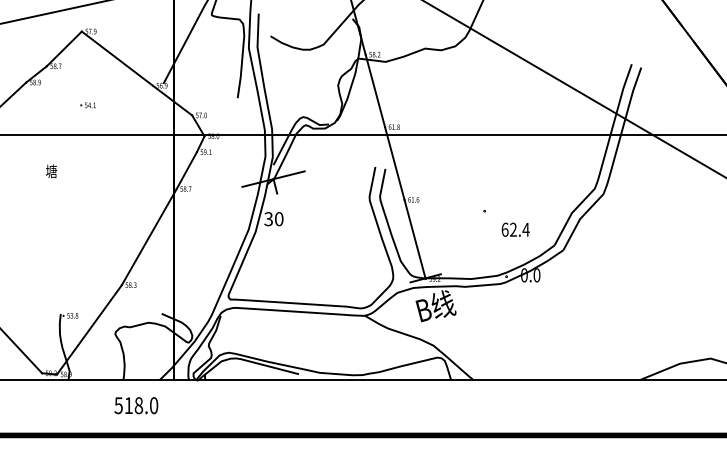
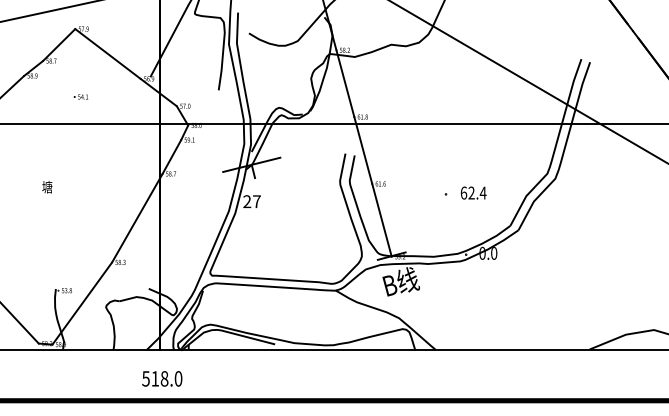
text: (51, 171) -> (47, 187), moved
text: (273, 219) -> (251, 202), 30 -> 27
text: (515, 229) -> (473, 192), moved
text: (136, 405) -> (162, 378), moved

